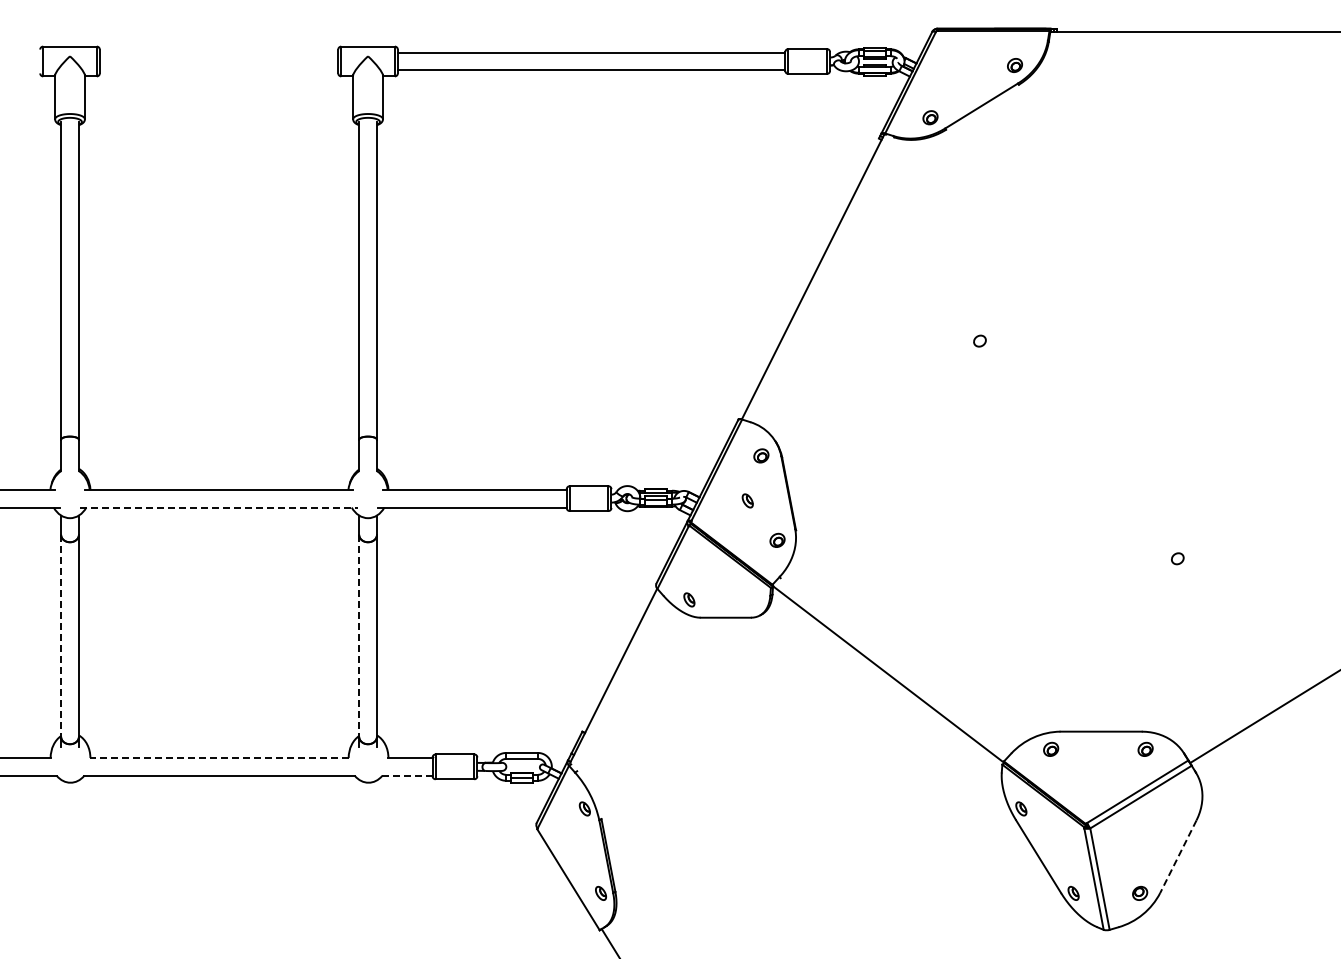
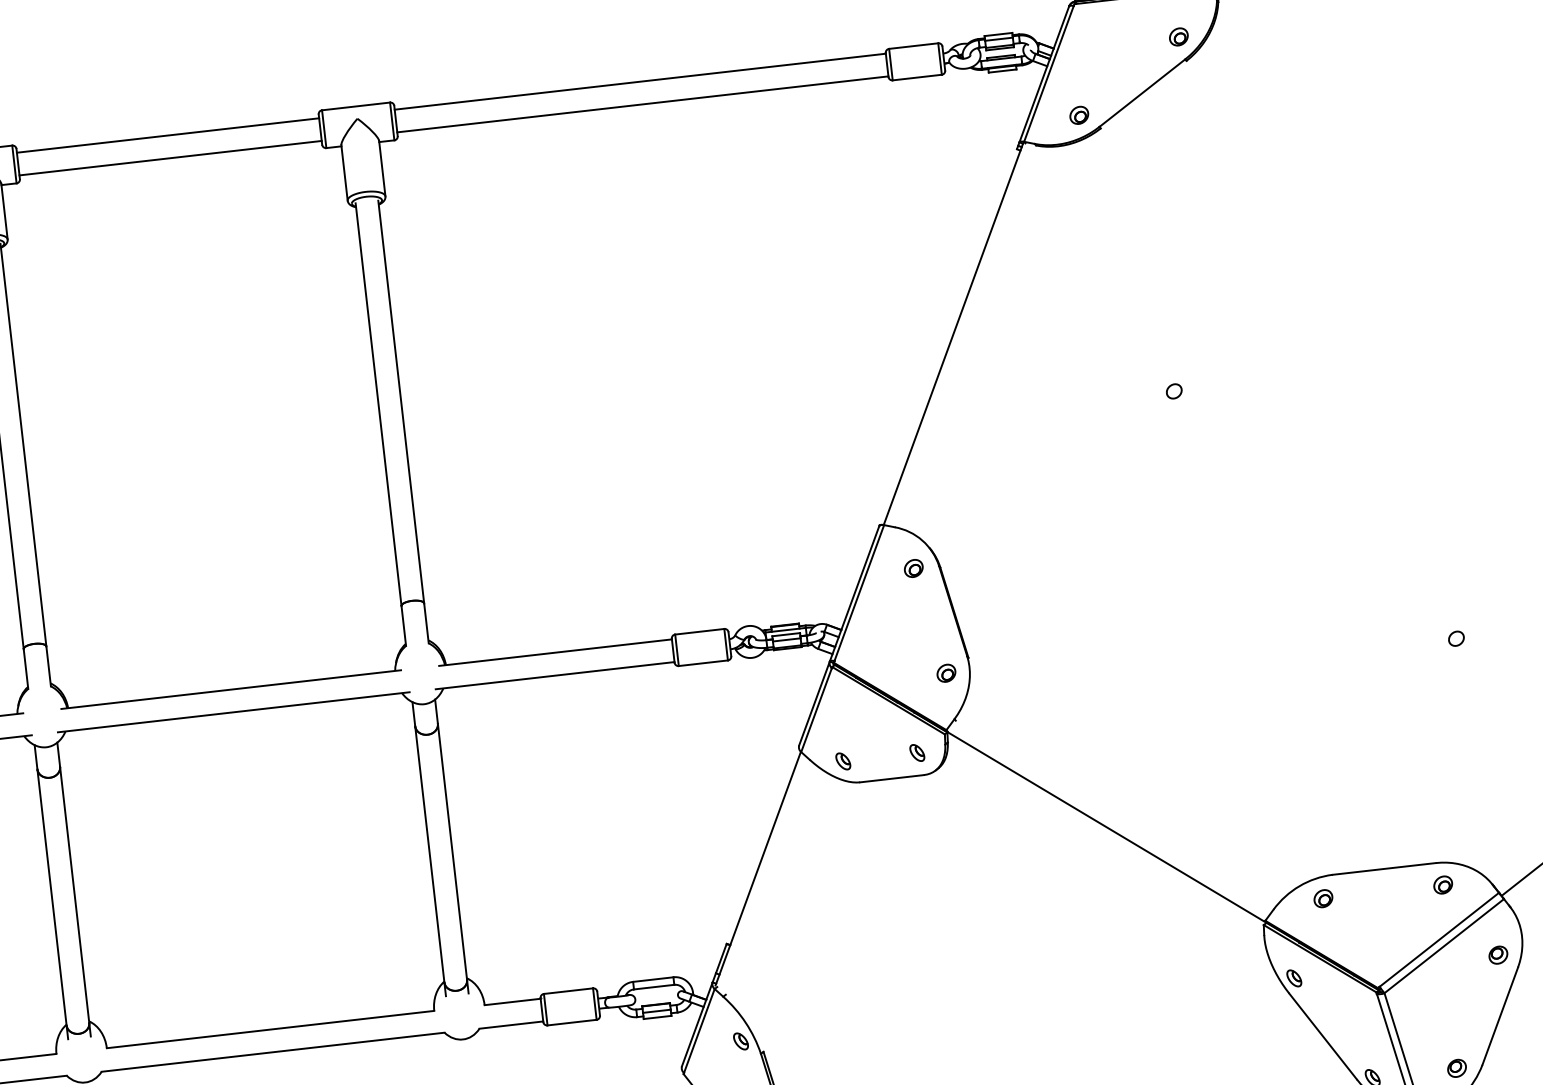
line: (218, 52) -> (167, 135), added
line: (218, 70) -> (169, 158), added
part: (747, 500) -> (916, 752), moved
line: (219, 507) -> (234, 712), dashed -> solid
line: (61, 635) -> (52, 897), dashed -> solid
line: (359, 635) -> (430, 854), dashed -> solid
line: (219, 757) -> (270, 1029), dashed -> solid
line: (407, 775) -> (511, 1024), dashed -> solid
part: (1182, 808) -> (1498, 954), added
line: (1178, 856) -> (1500, 1016), dashed -> solid

